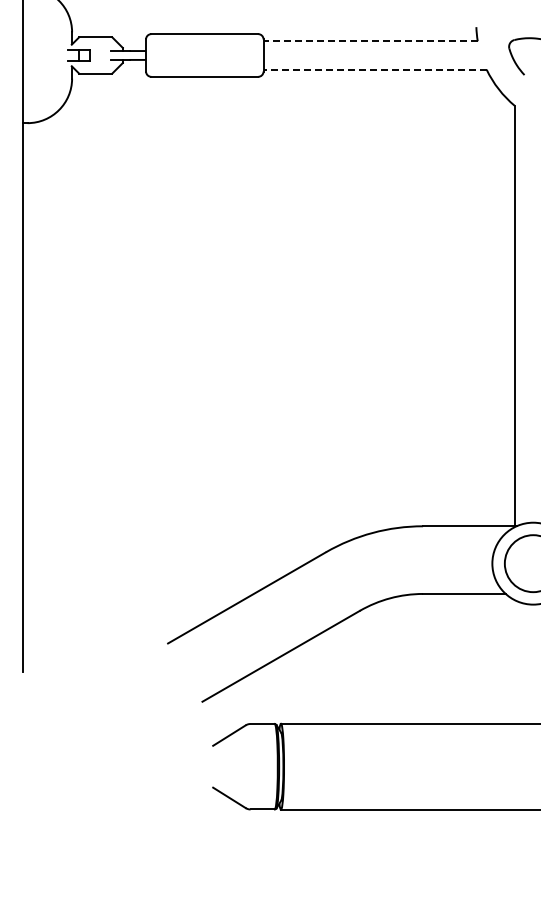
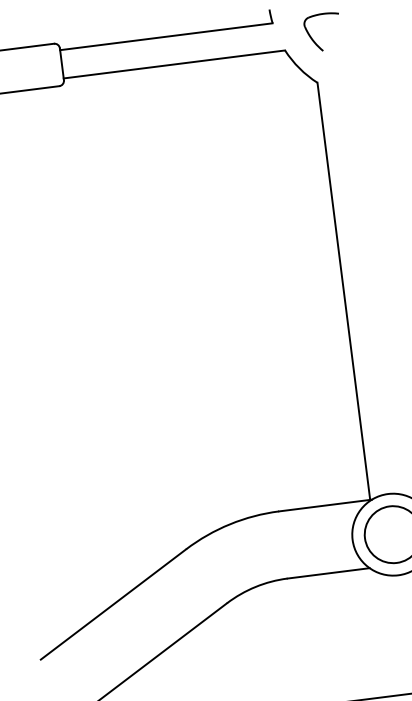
line: (370, 41) -> (166, 37), dashed -> solid
line: (375, 69) -> (174, 64), dashed -> solid

